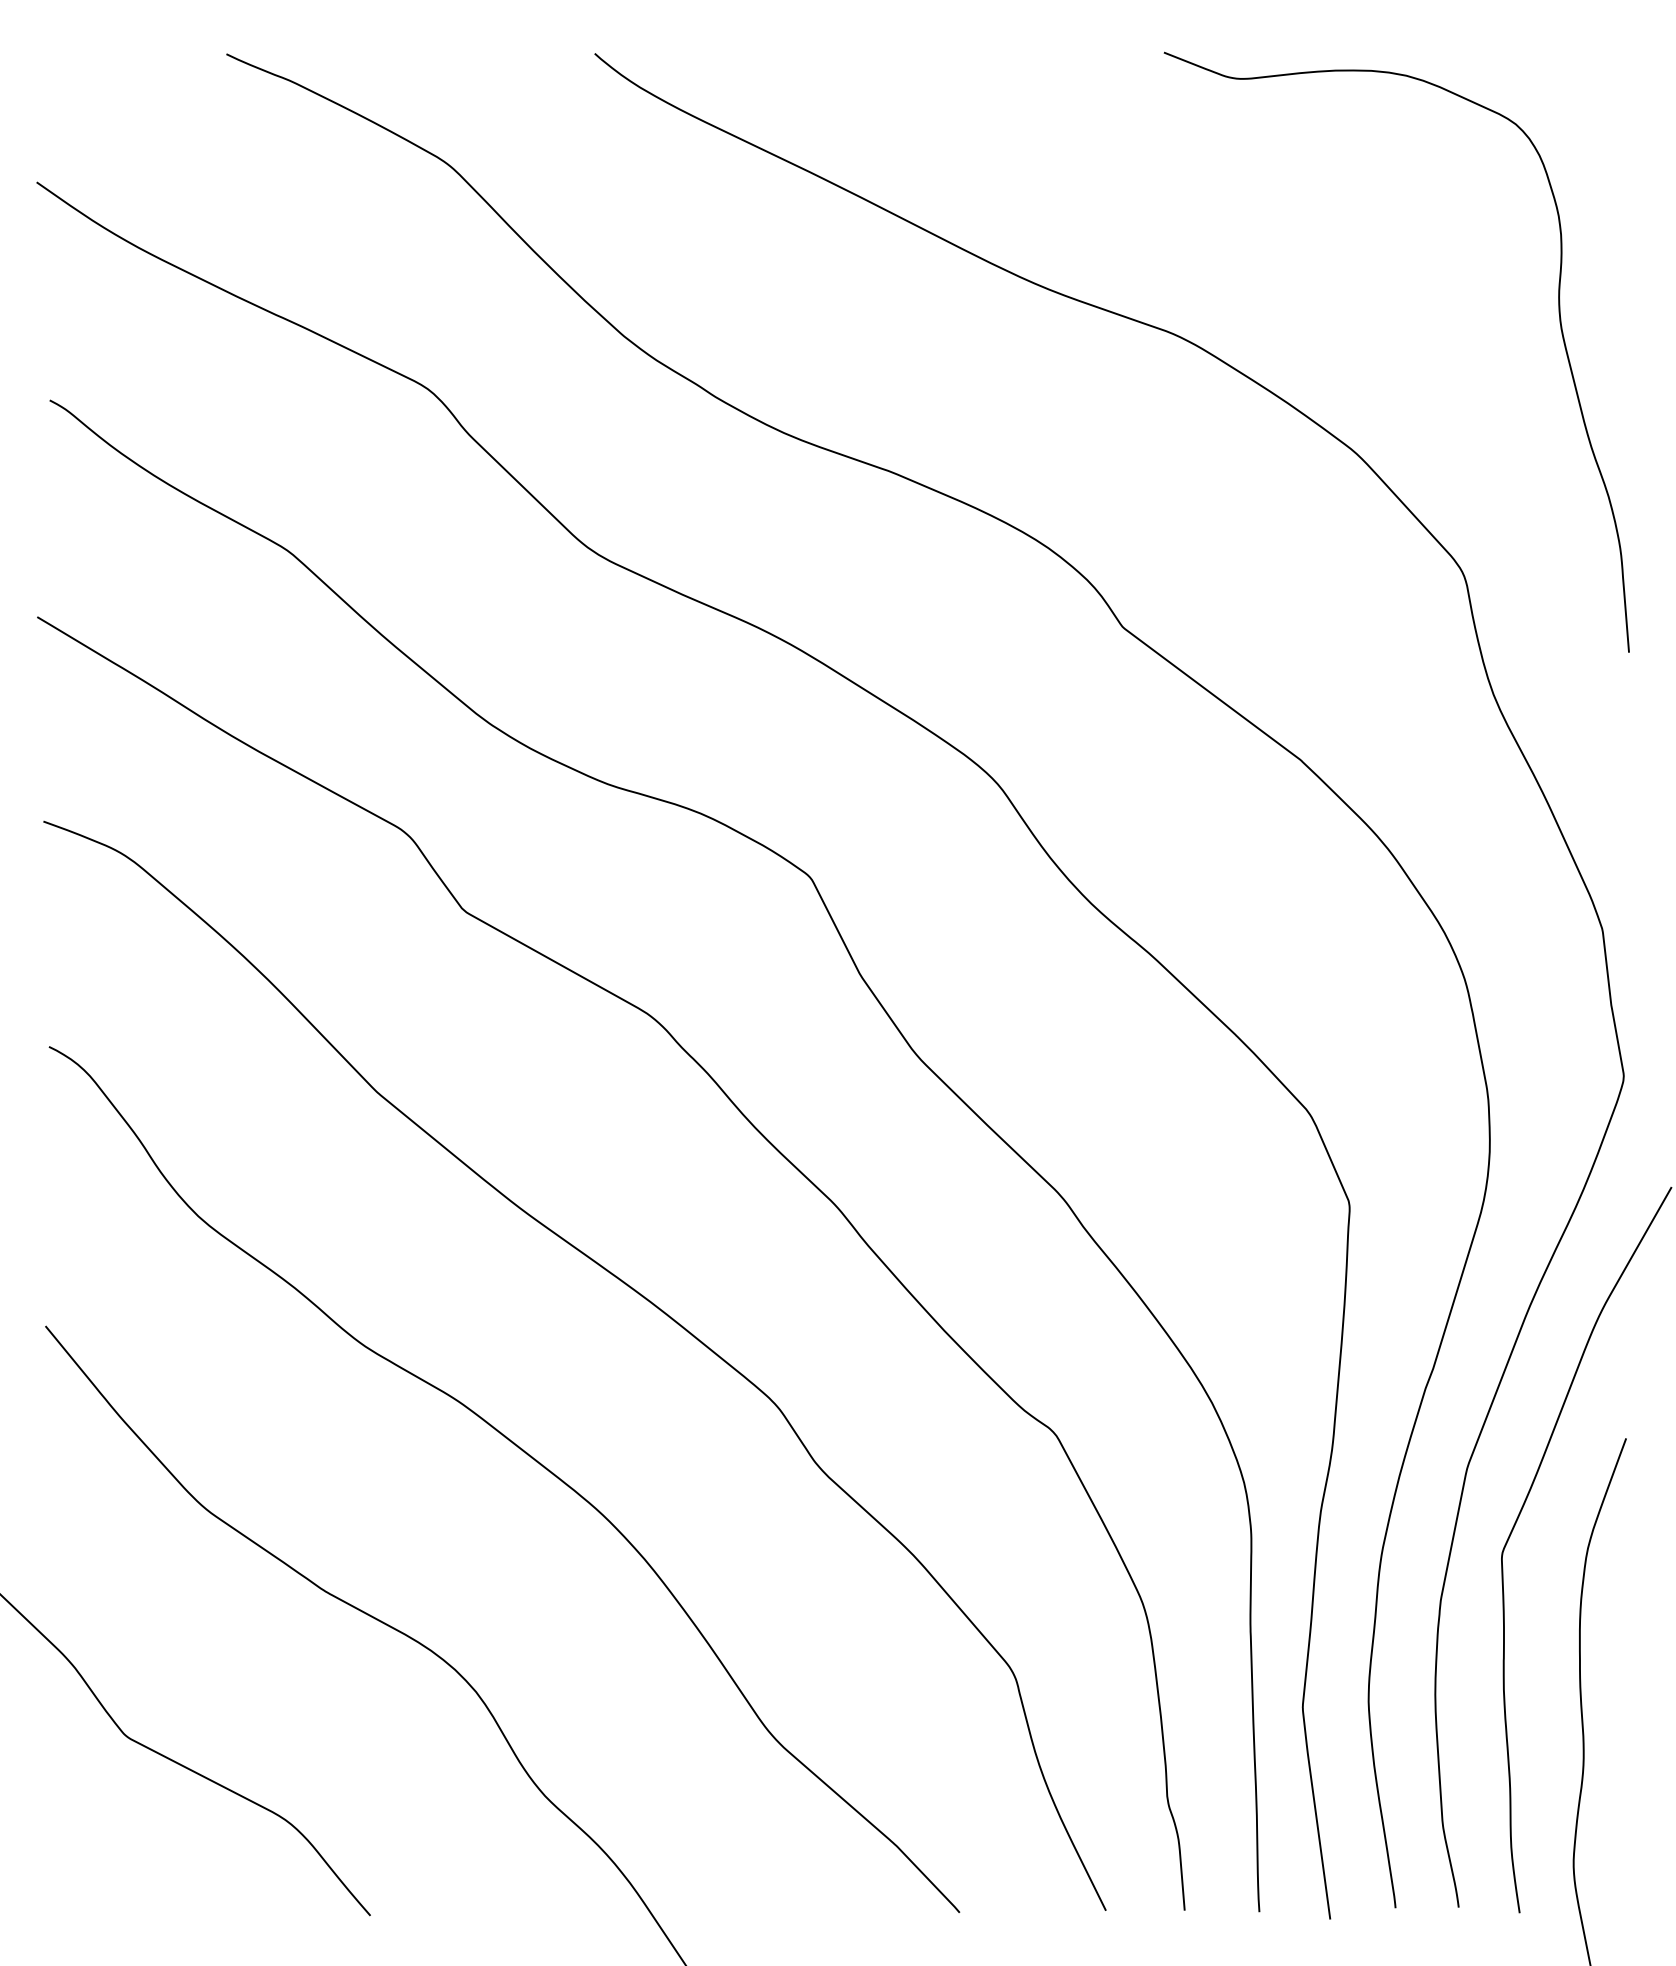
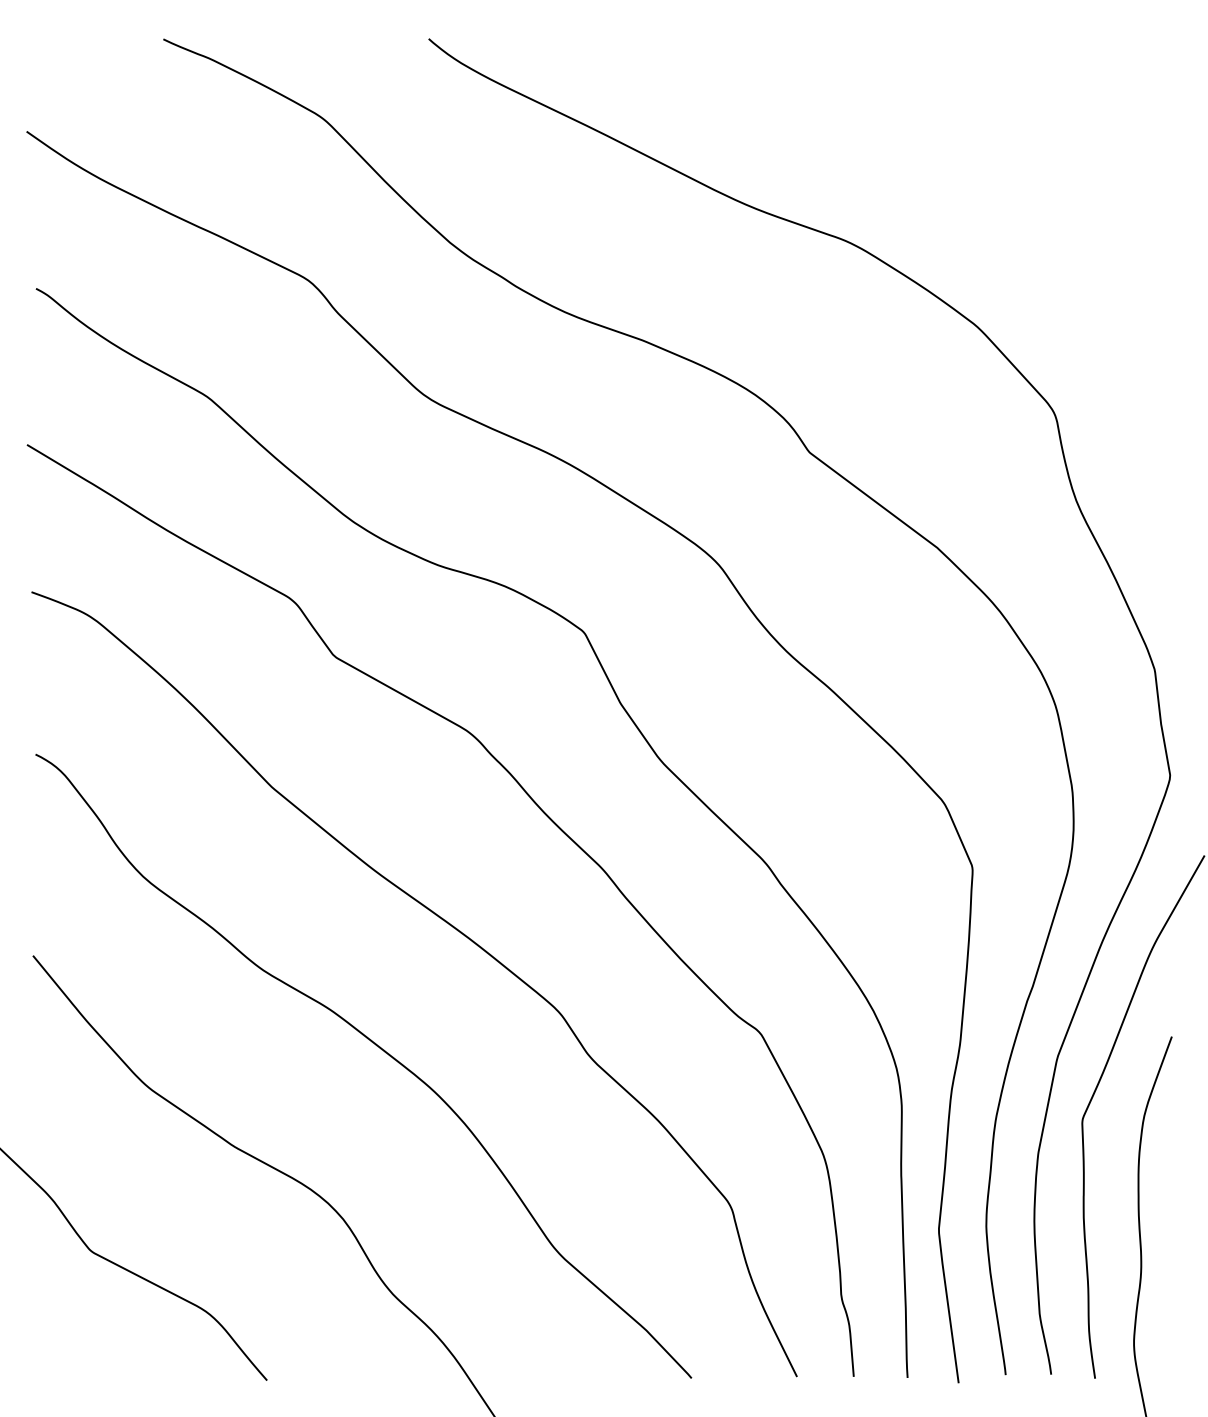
curve: (1559, 323) -> (1123, 233), removed

